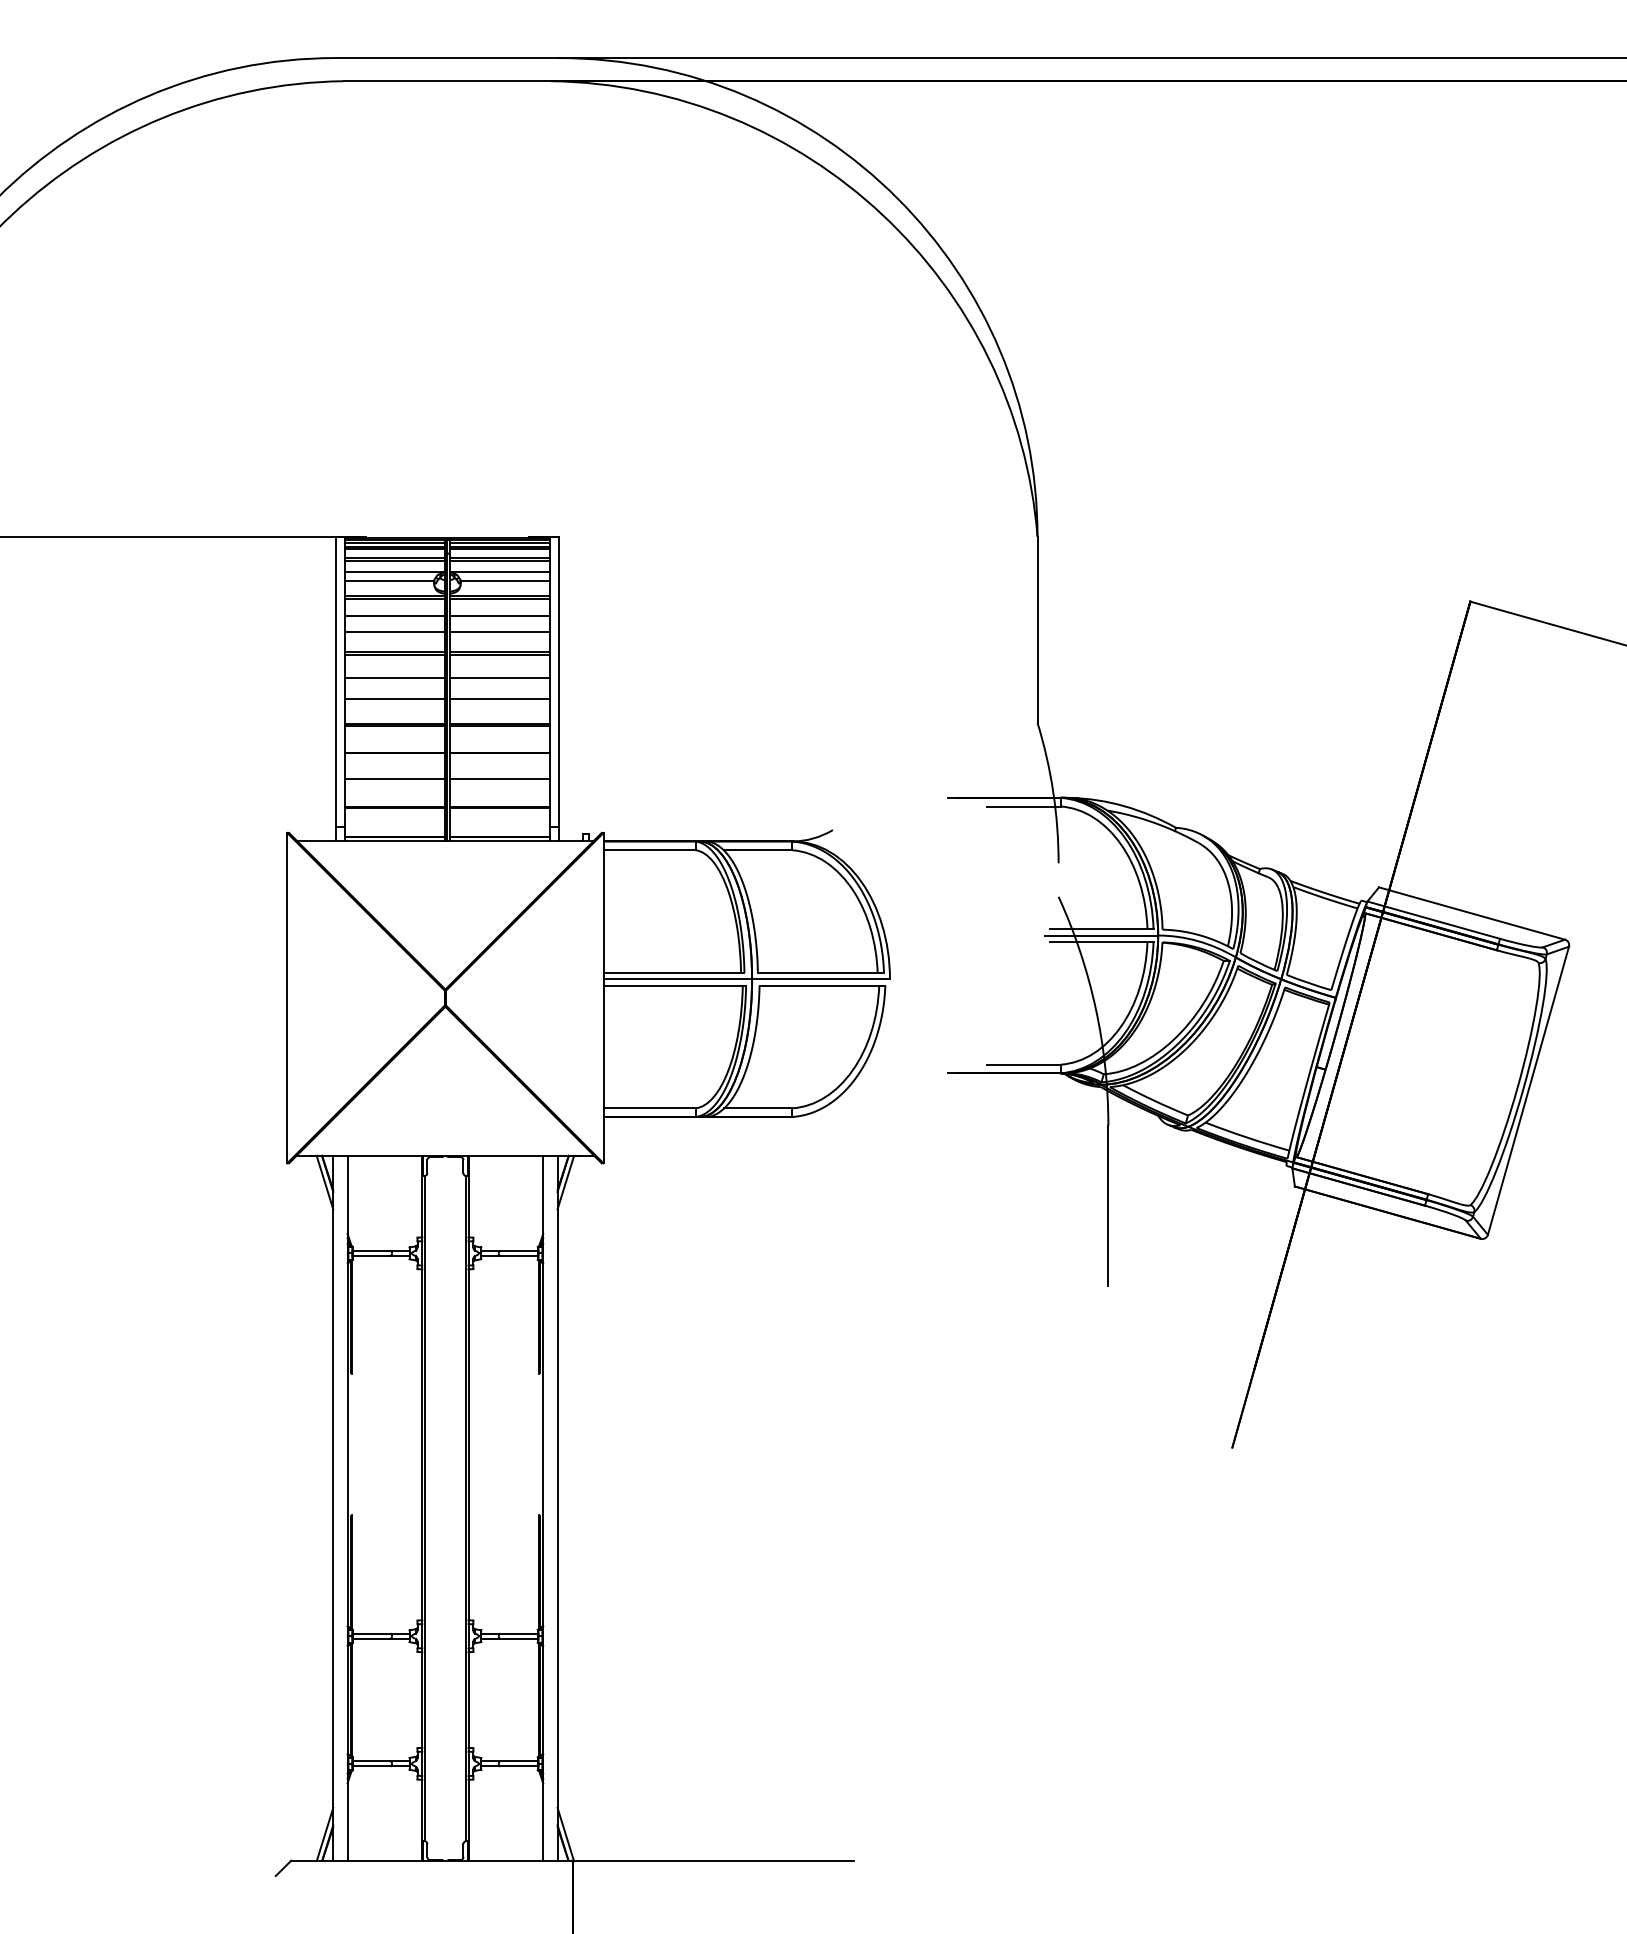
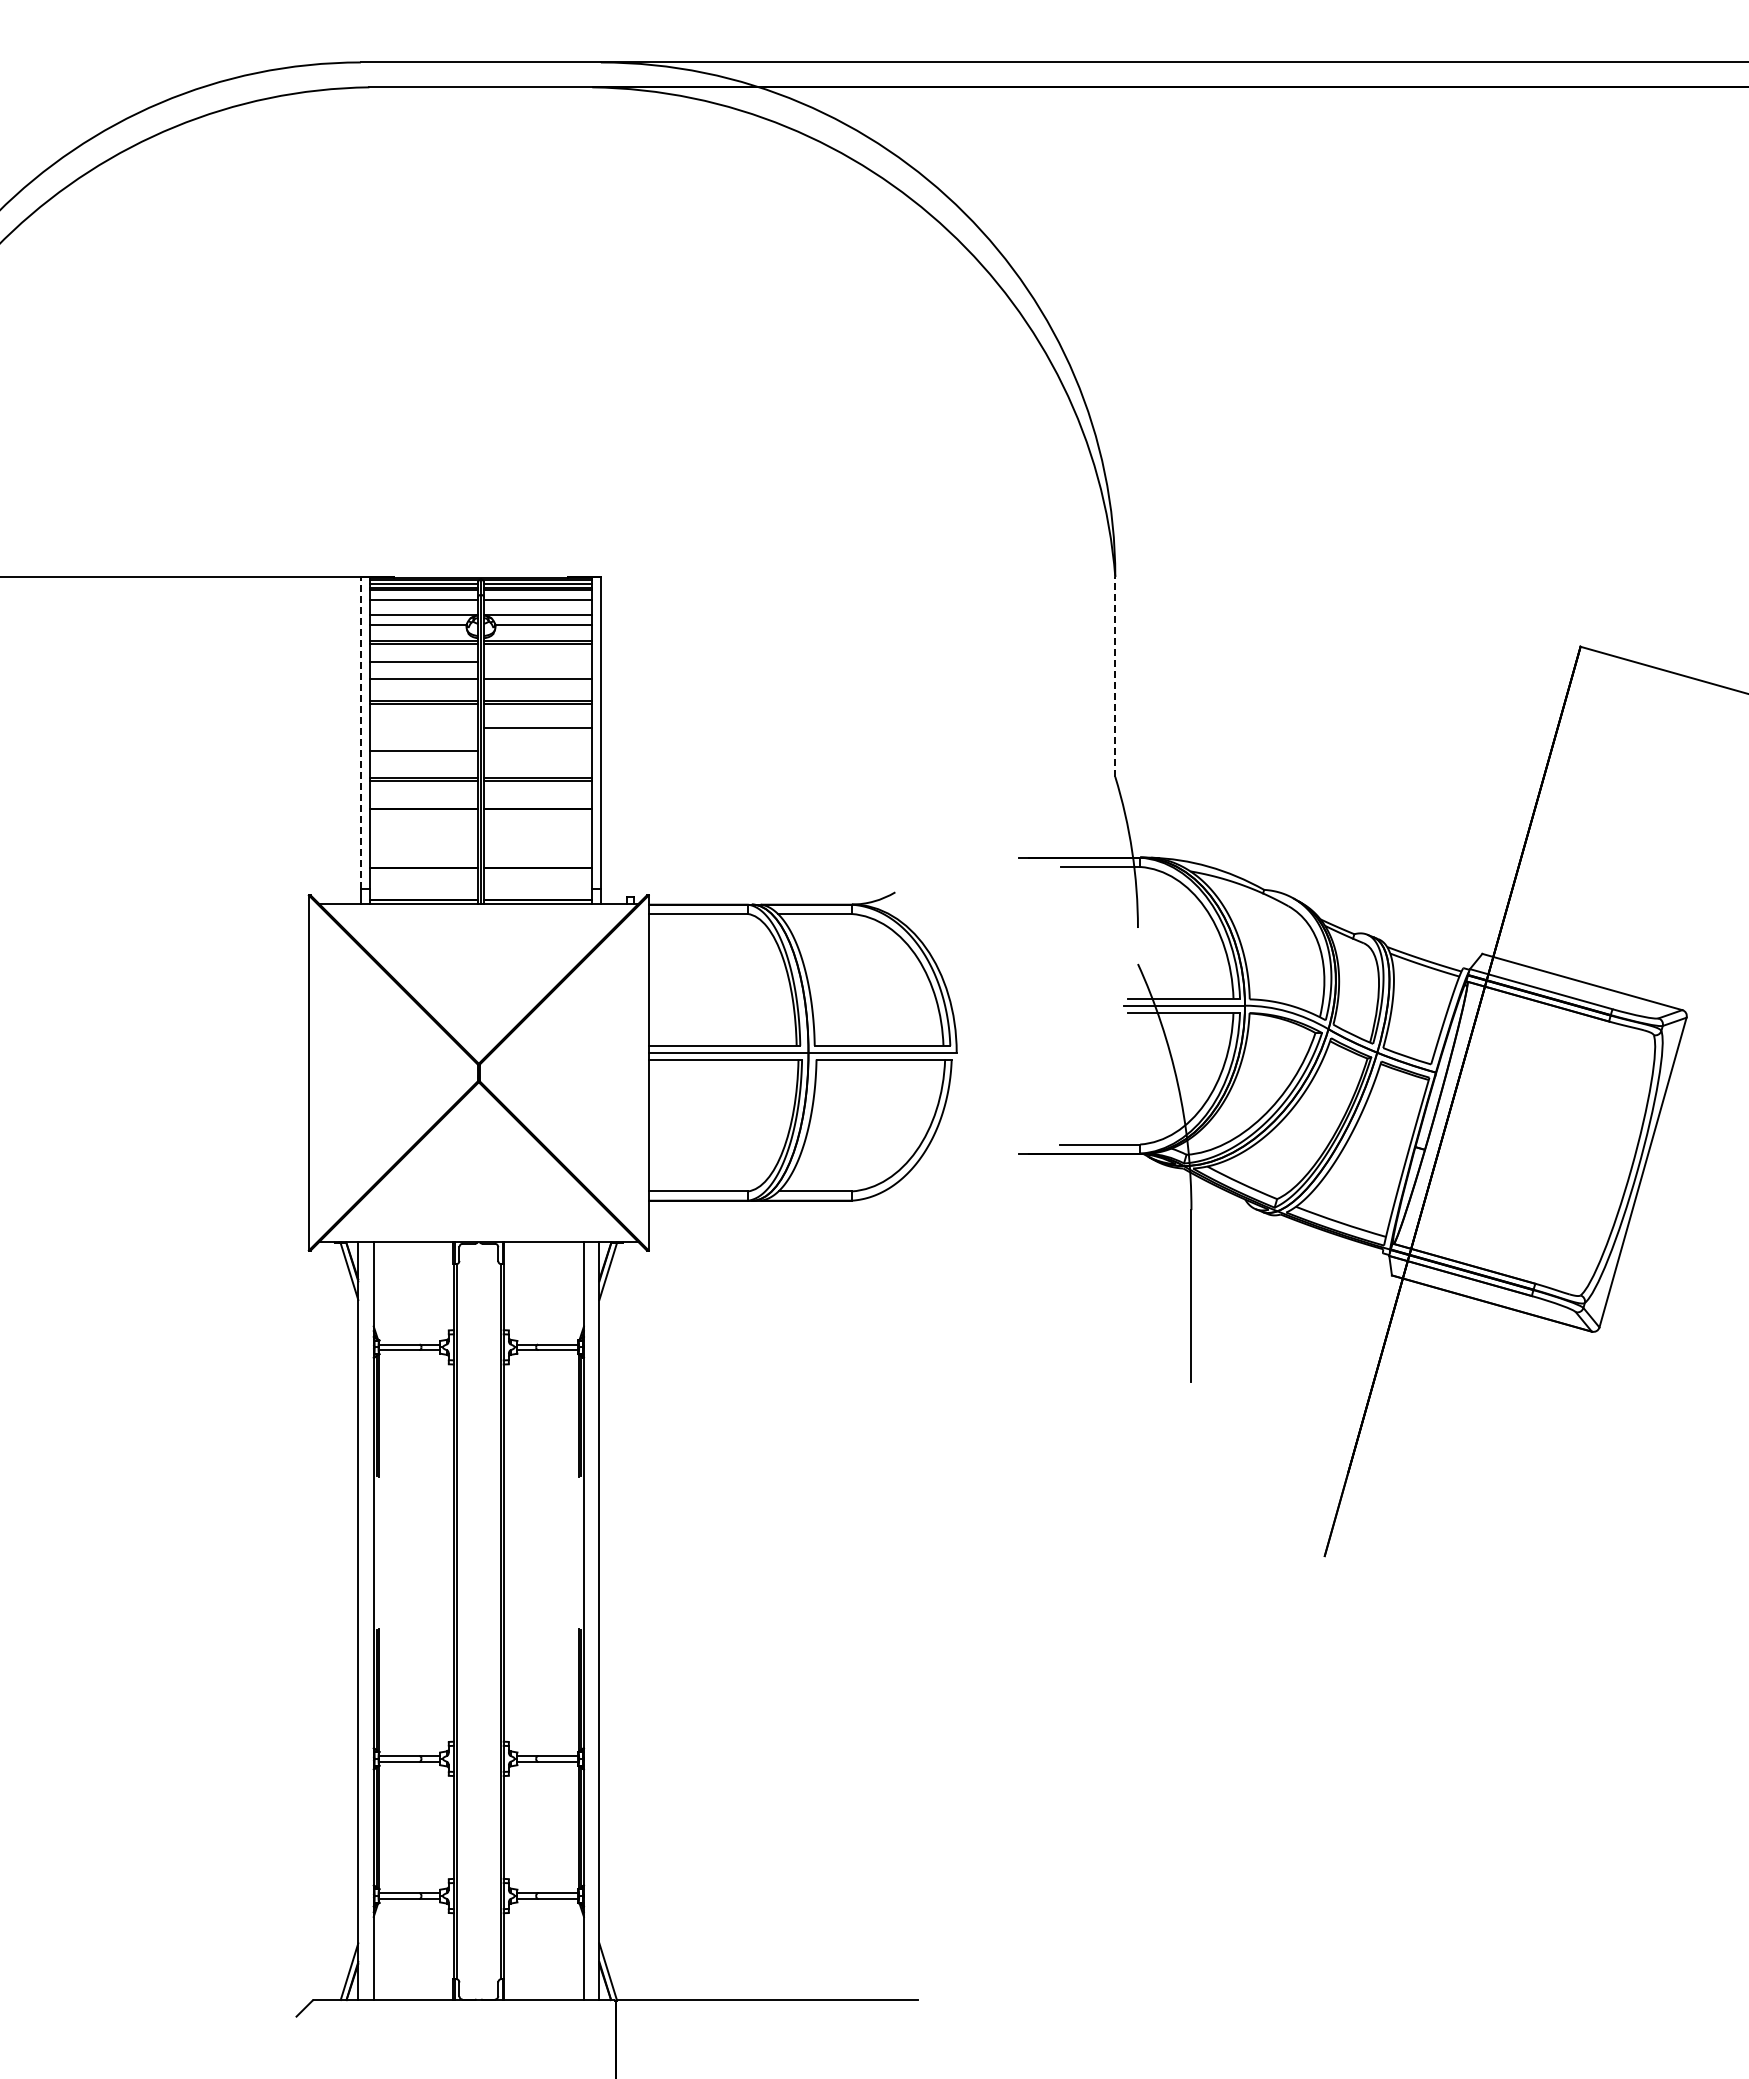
line: (394, 561) -> (424, 603), removed
line: (499, 561) -> (537, 603), removed
line: (499, 616) -> (537, 662), removed
line: (1037, 629) -> (1115, 676), solid -> dashed
line: (394, 677) -> (424, 728), removed
line: (335, 682) -> (360, 733), solid -> dashed
line: (499, 699) -> (537, 751), removed
line: (394, 779) -> (424, 837), removed
line: (499, 779) -> (537, 837), removed

